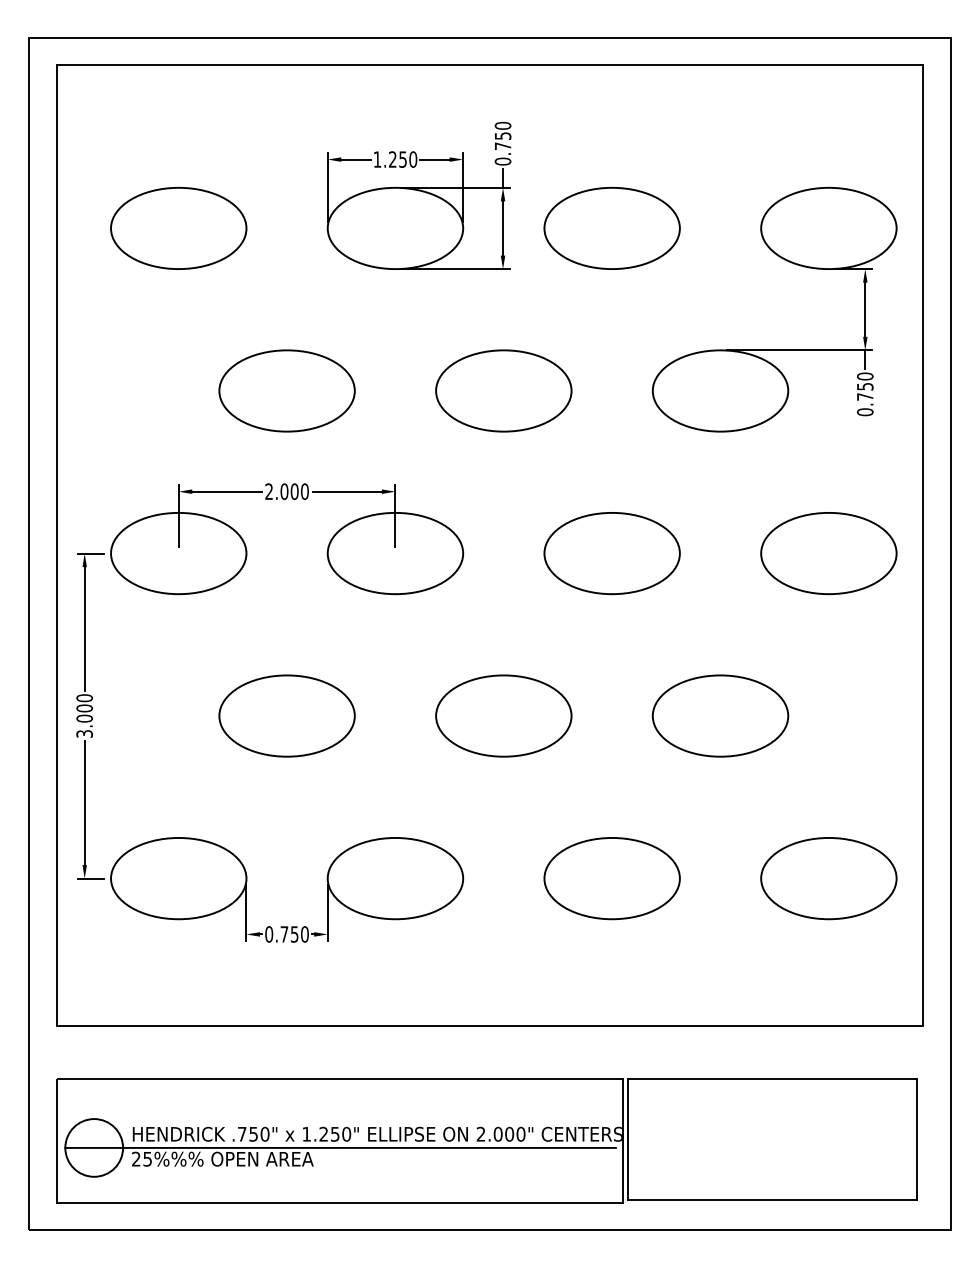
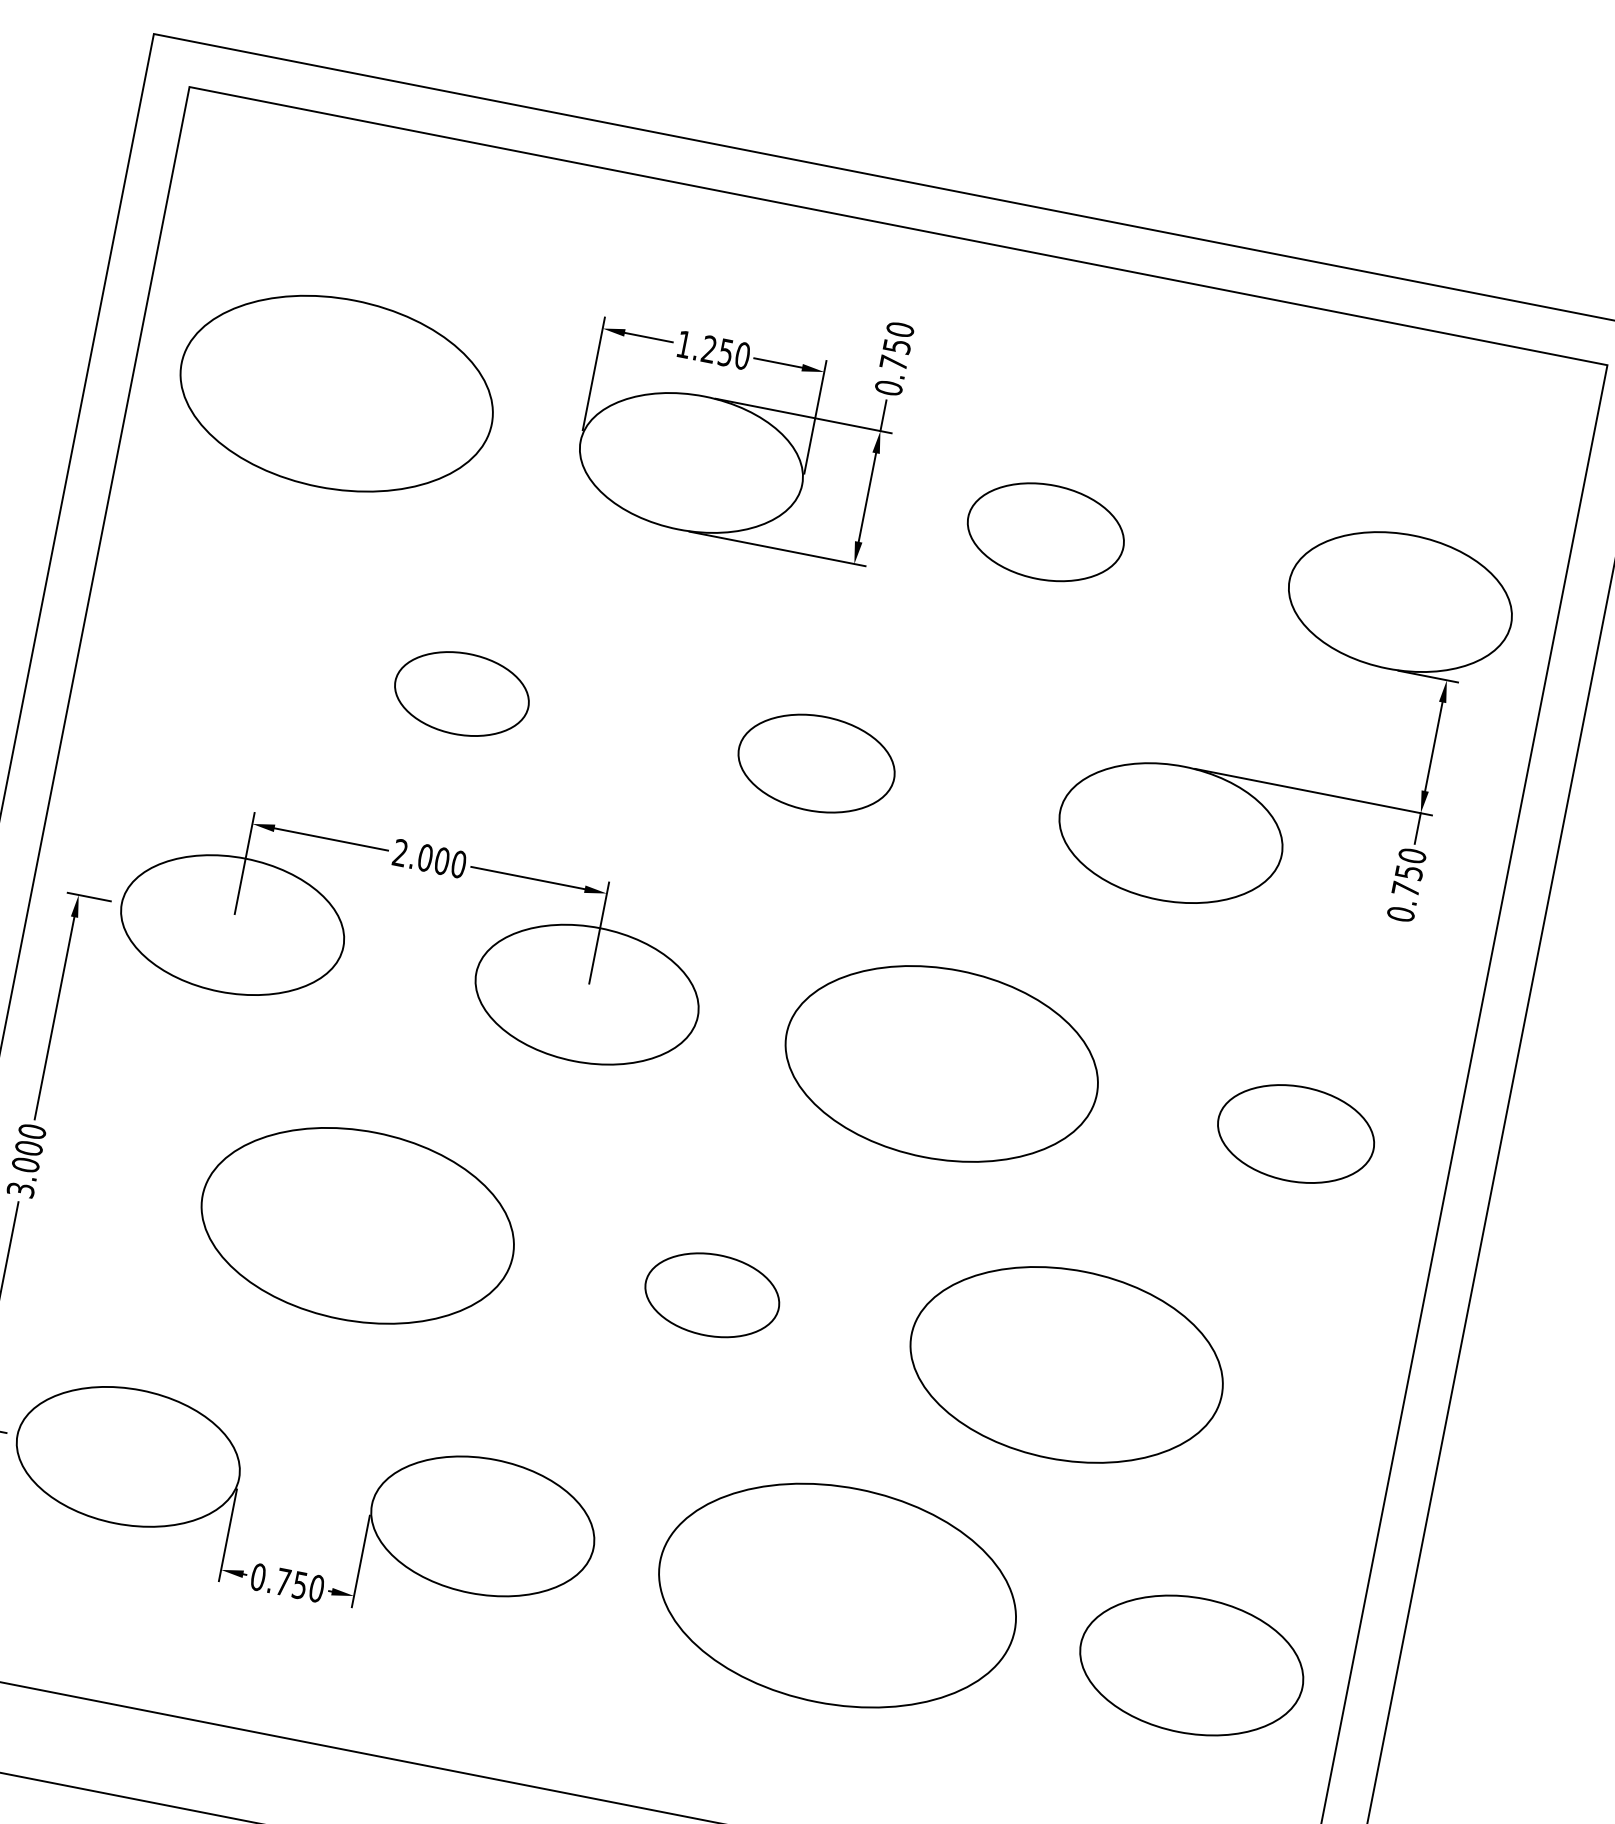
part: (178, 227) -> (336, 391), size x1.4
part: (611, 227) -> (1045, 530), size x0.7
part: (286, 390) -> (461, 693), size x0.6
part: (503, 390) -> (816, 762), size x0.7
part: (611, 553) -> (940, 1063), size x1.4
part: (828, 553) -> (1295, 1133), size x0.7
part: (286, 715) -> (356, 1224), size x1.4
part: (503, 715) -> (711, 1294), size x0.6
part: (720, 715) -> (1066, 1363), size x1.4
part: (611, 878) -> (836, 1595), size x1.6

